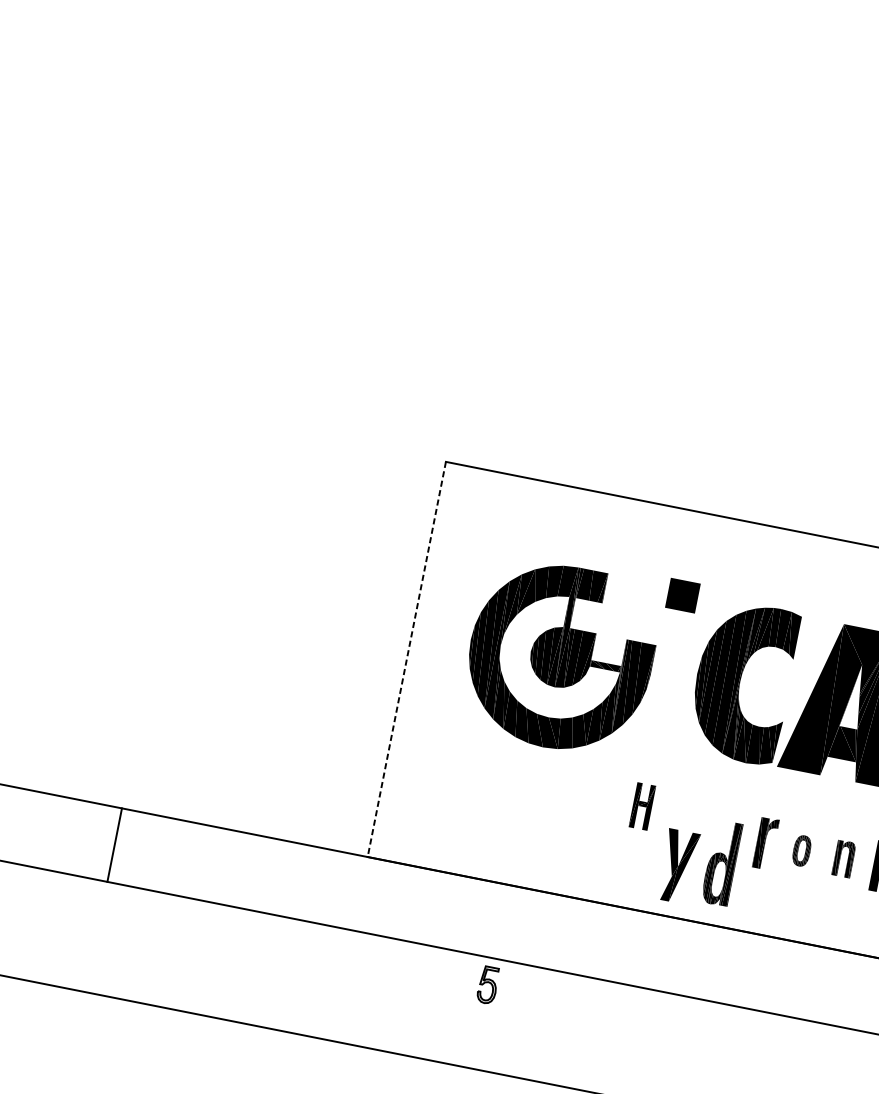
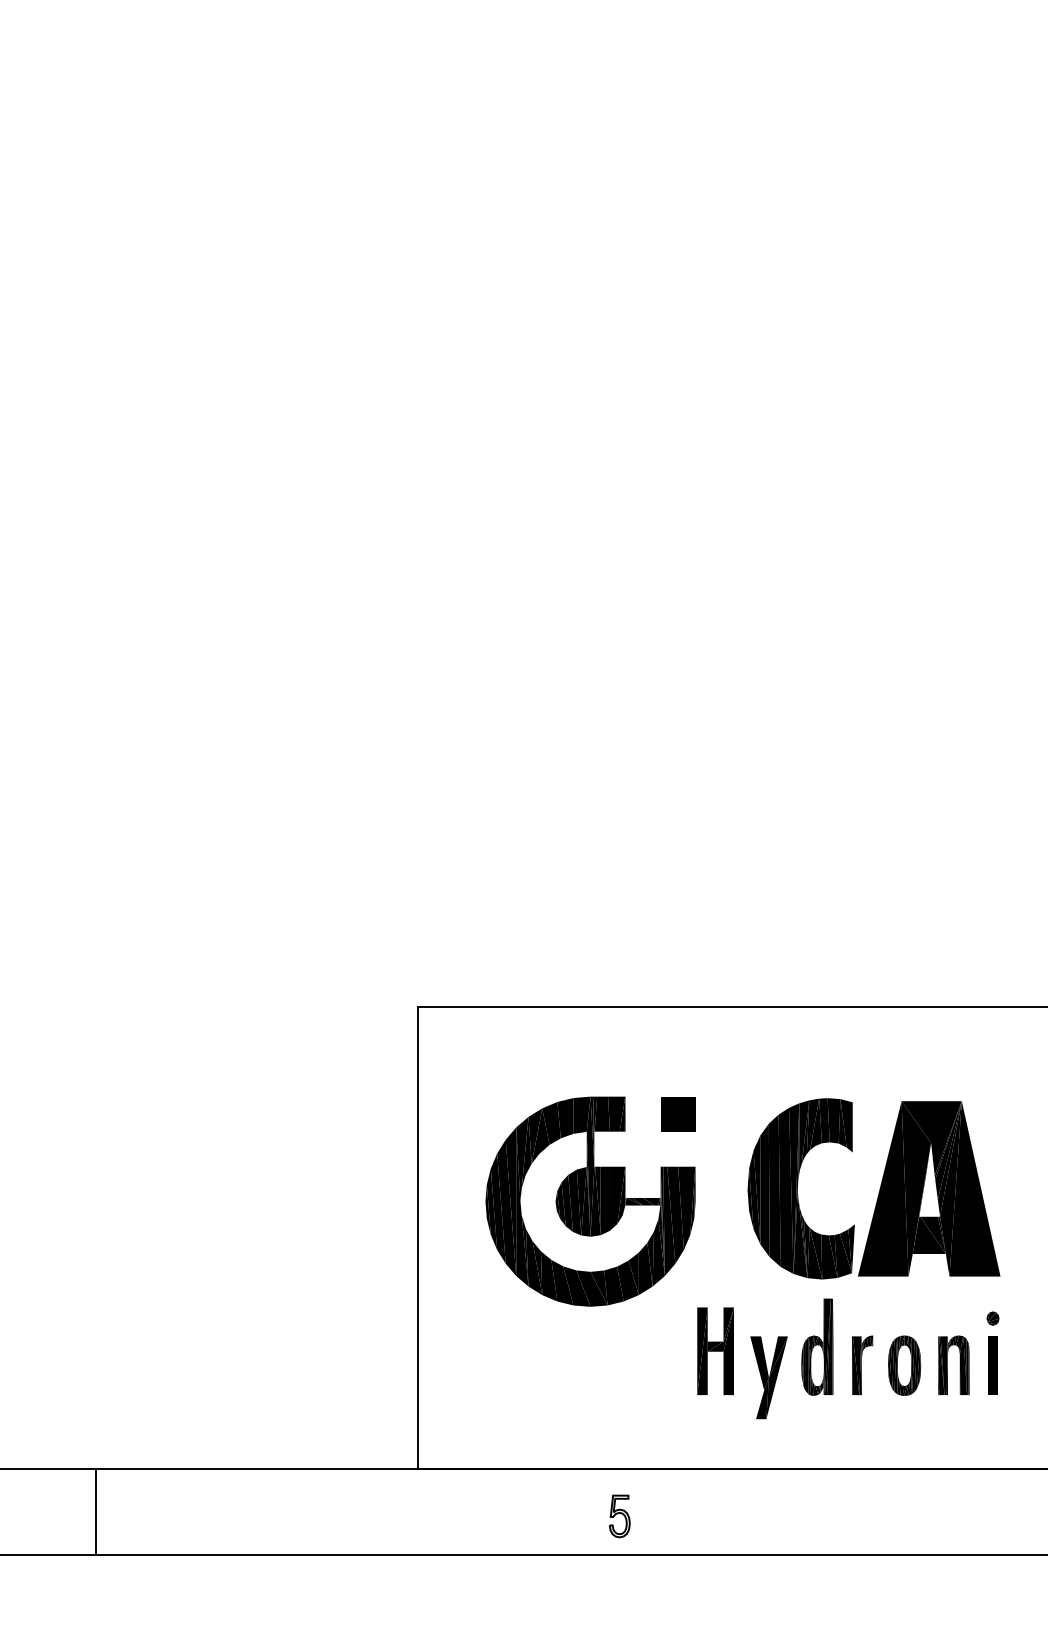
part: (683, 596) -> (678, 1114), moved
line: (406, 659) -> (417, 1238), dashed -> solid
part: (642, 805) -> (715, 1350), size x1.67
line: (114, 844) -> (95, 1511), moved
part: (801, 850) -> (904, 1365), size x1.67
part: (843, 858) -> (953, 1364), size x1.43
part: (721, 862) -> (817, 1346), moved
part: (677, 866) -> (768, 1377), moved
part: (487, 985) -> (619, 1516), moved

